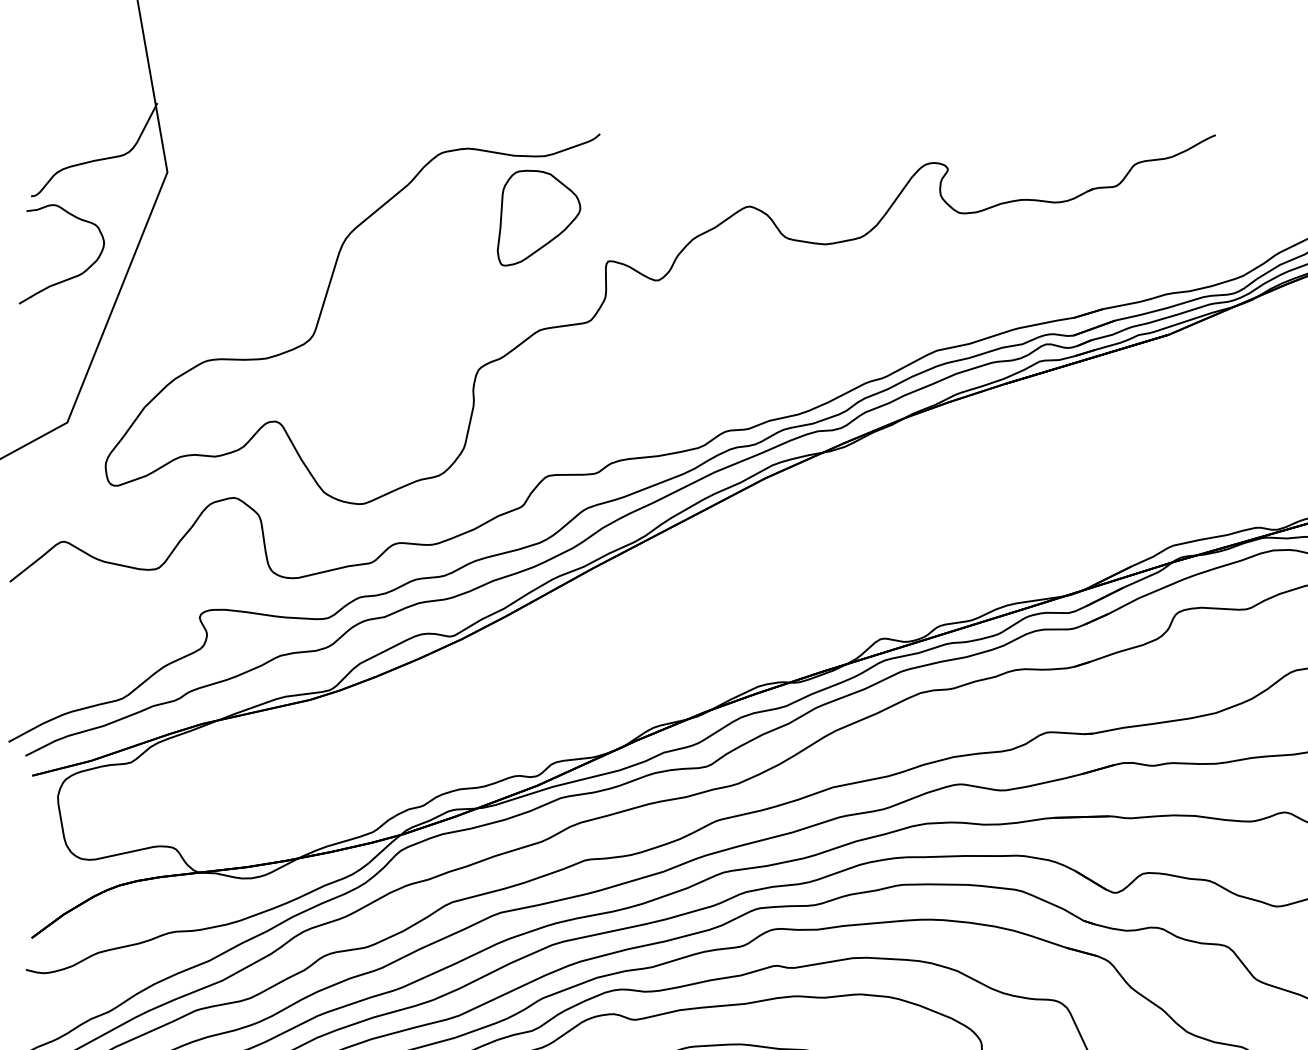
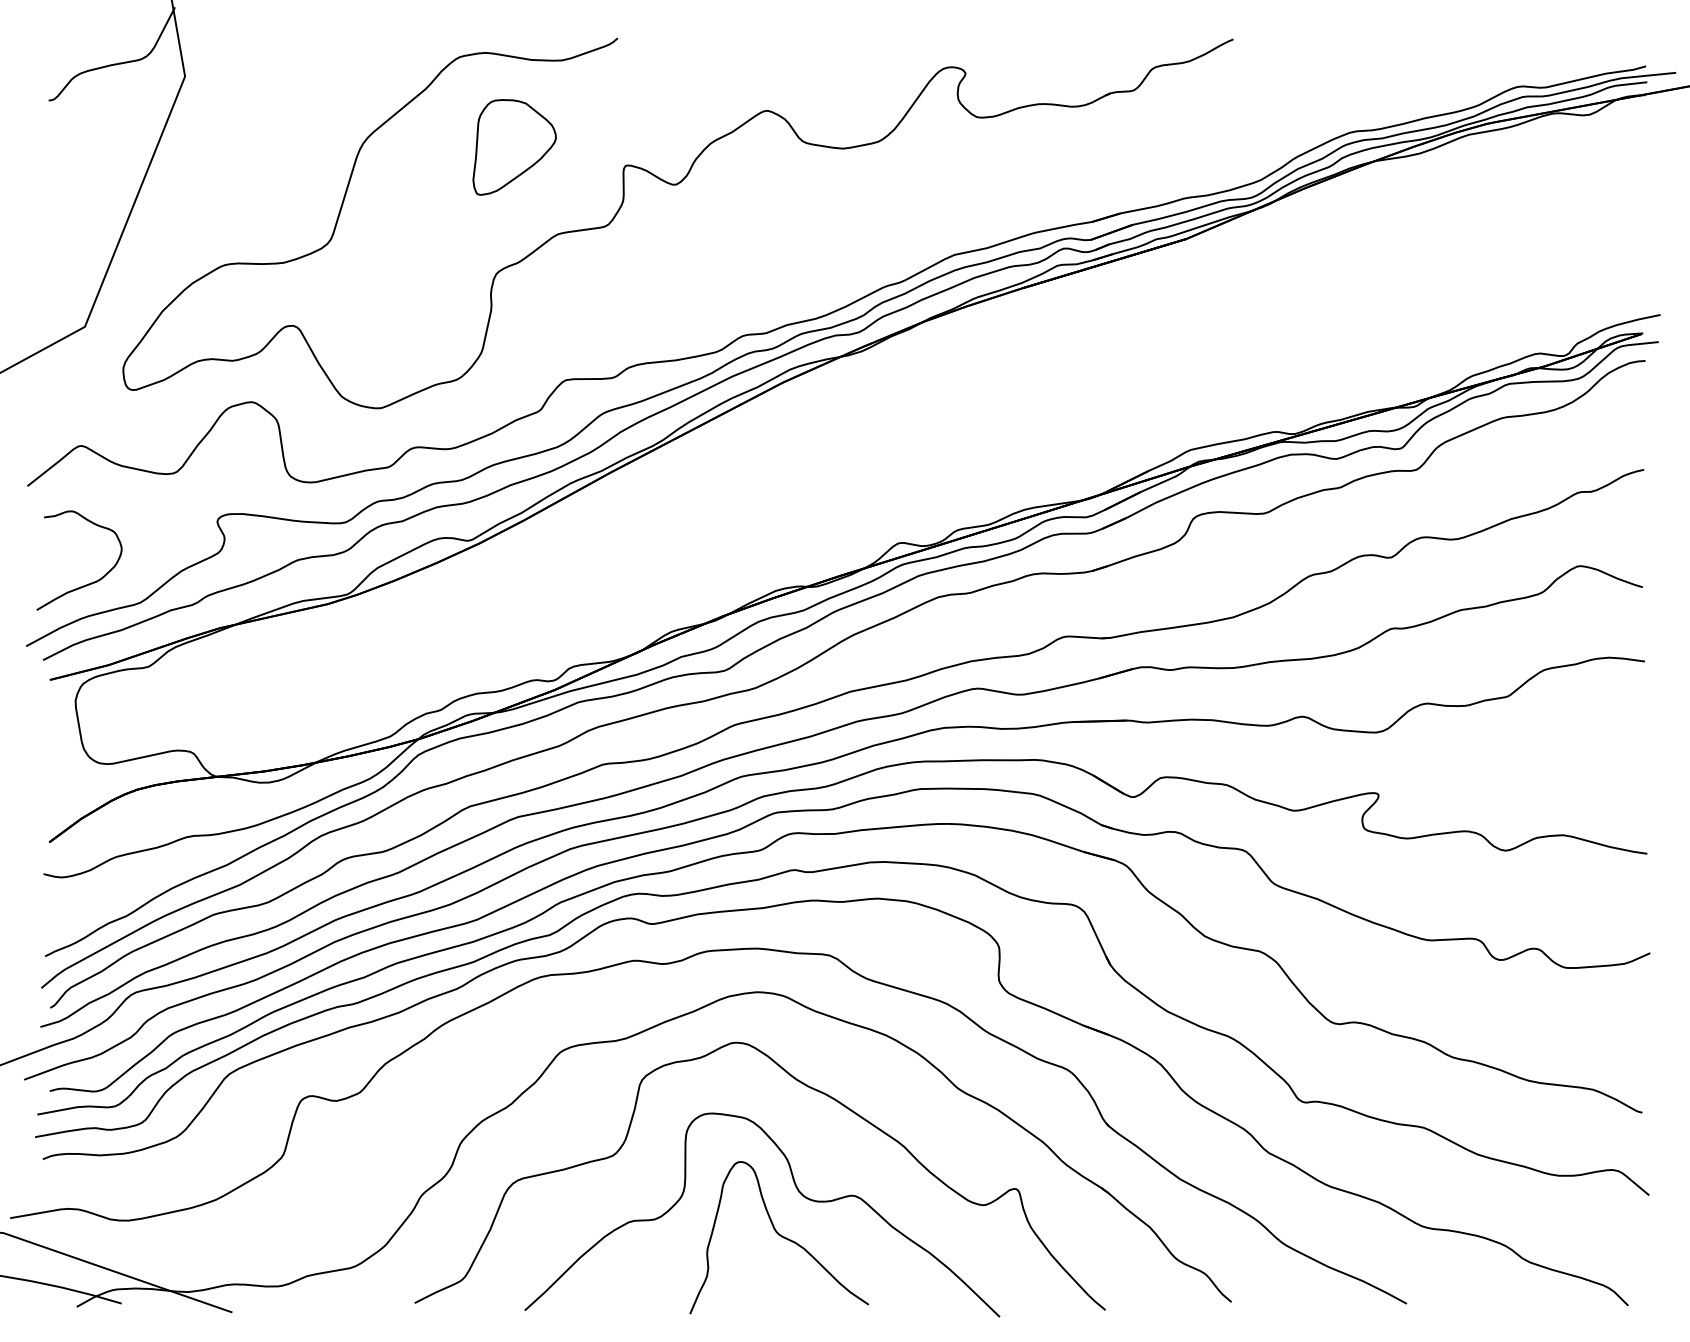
part: (538, 218) -> (514, 147), moved
curve: (70, 277) -> (88, 583), moved

